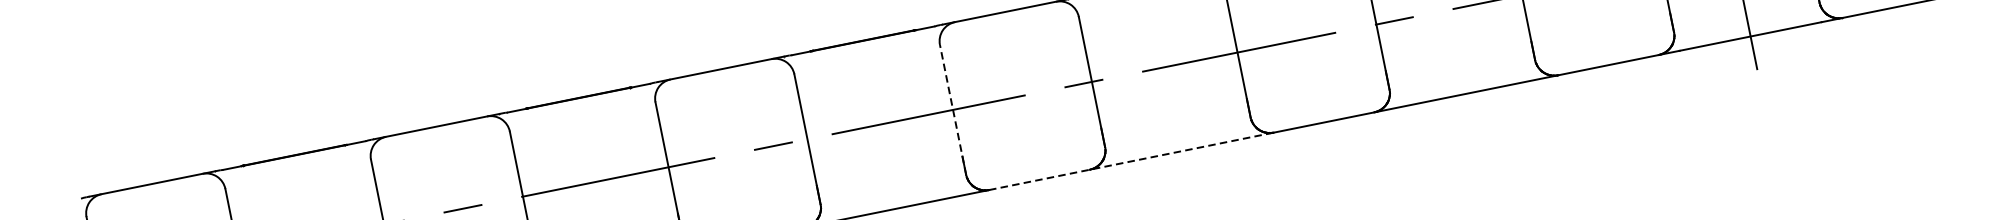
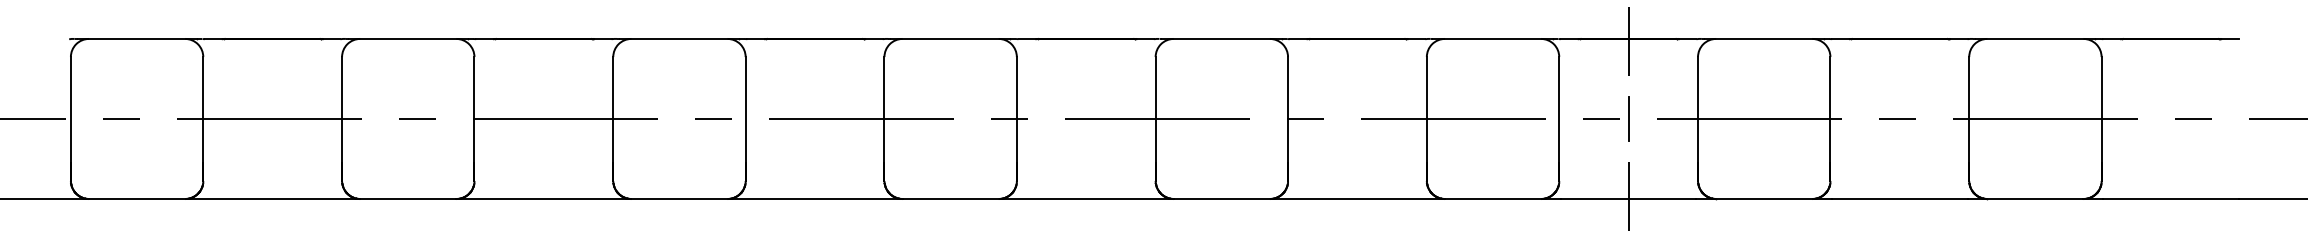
line: (953, 110) -> (884, 119), dashed -> solid
line: (1131, 161) -> (1038, 199), dashed -> solid

